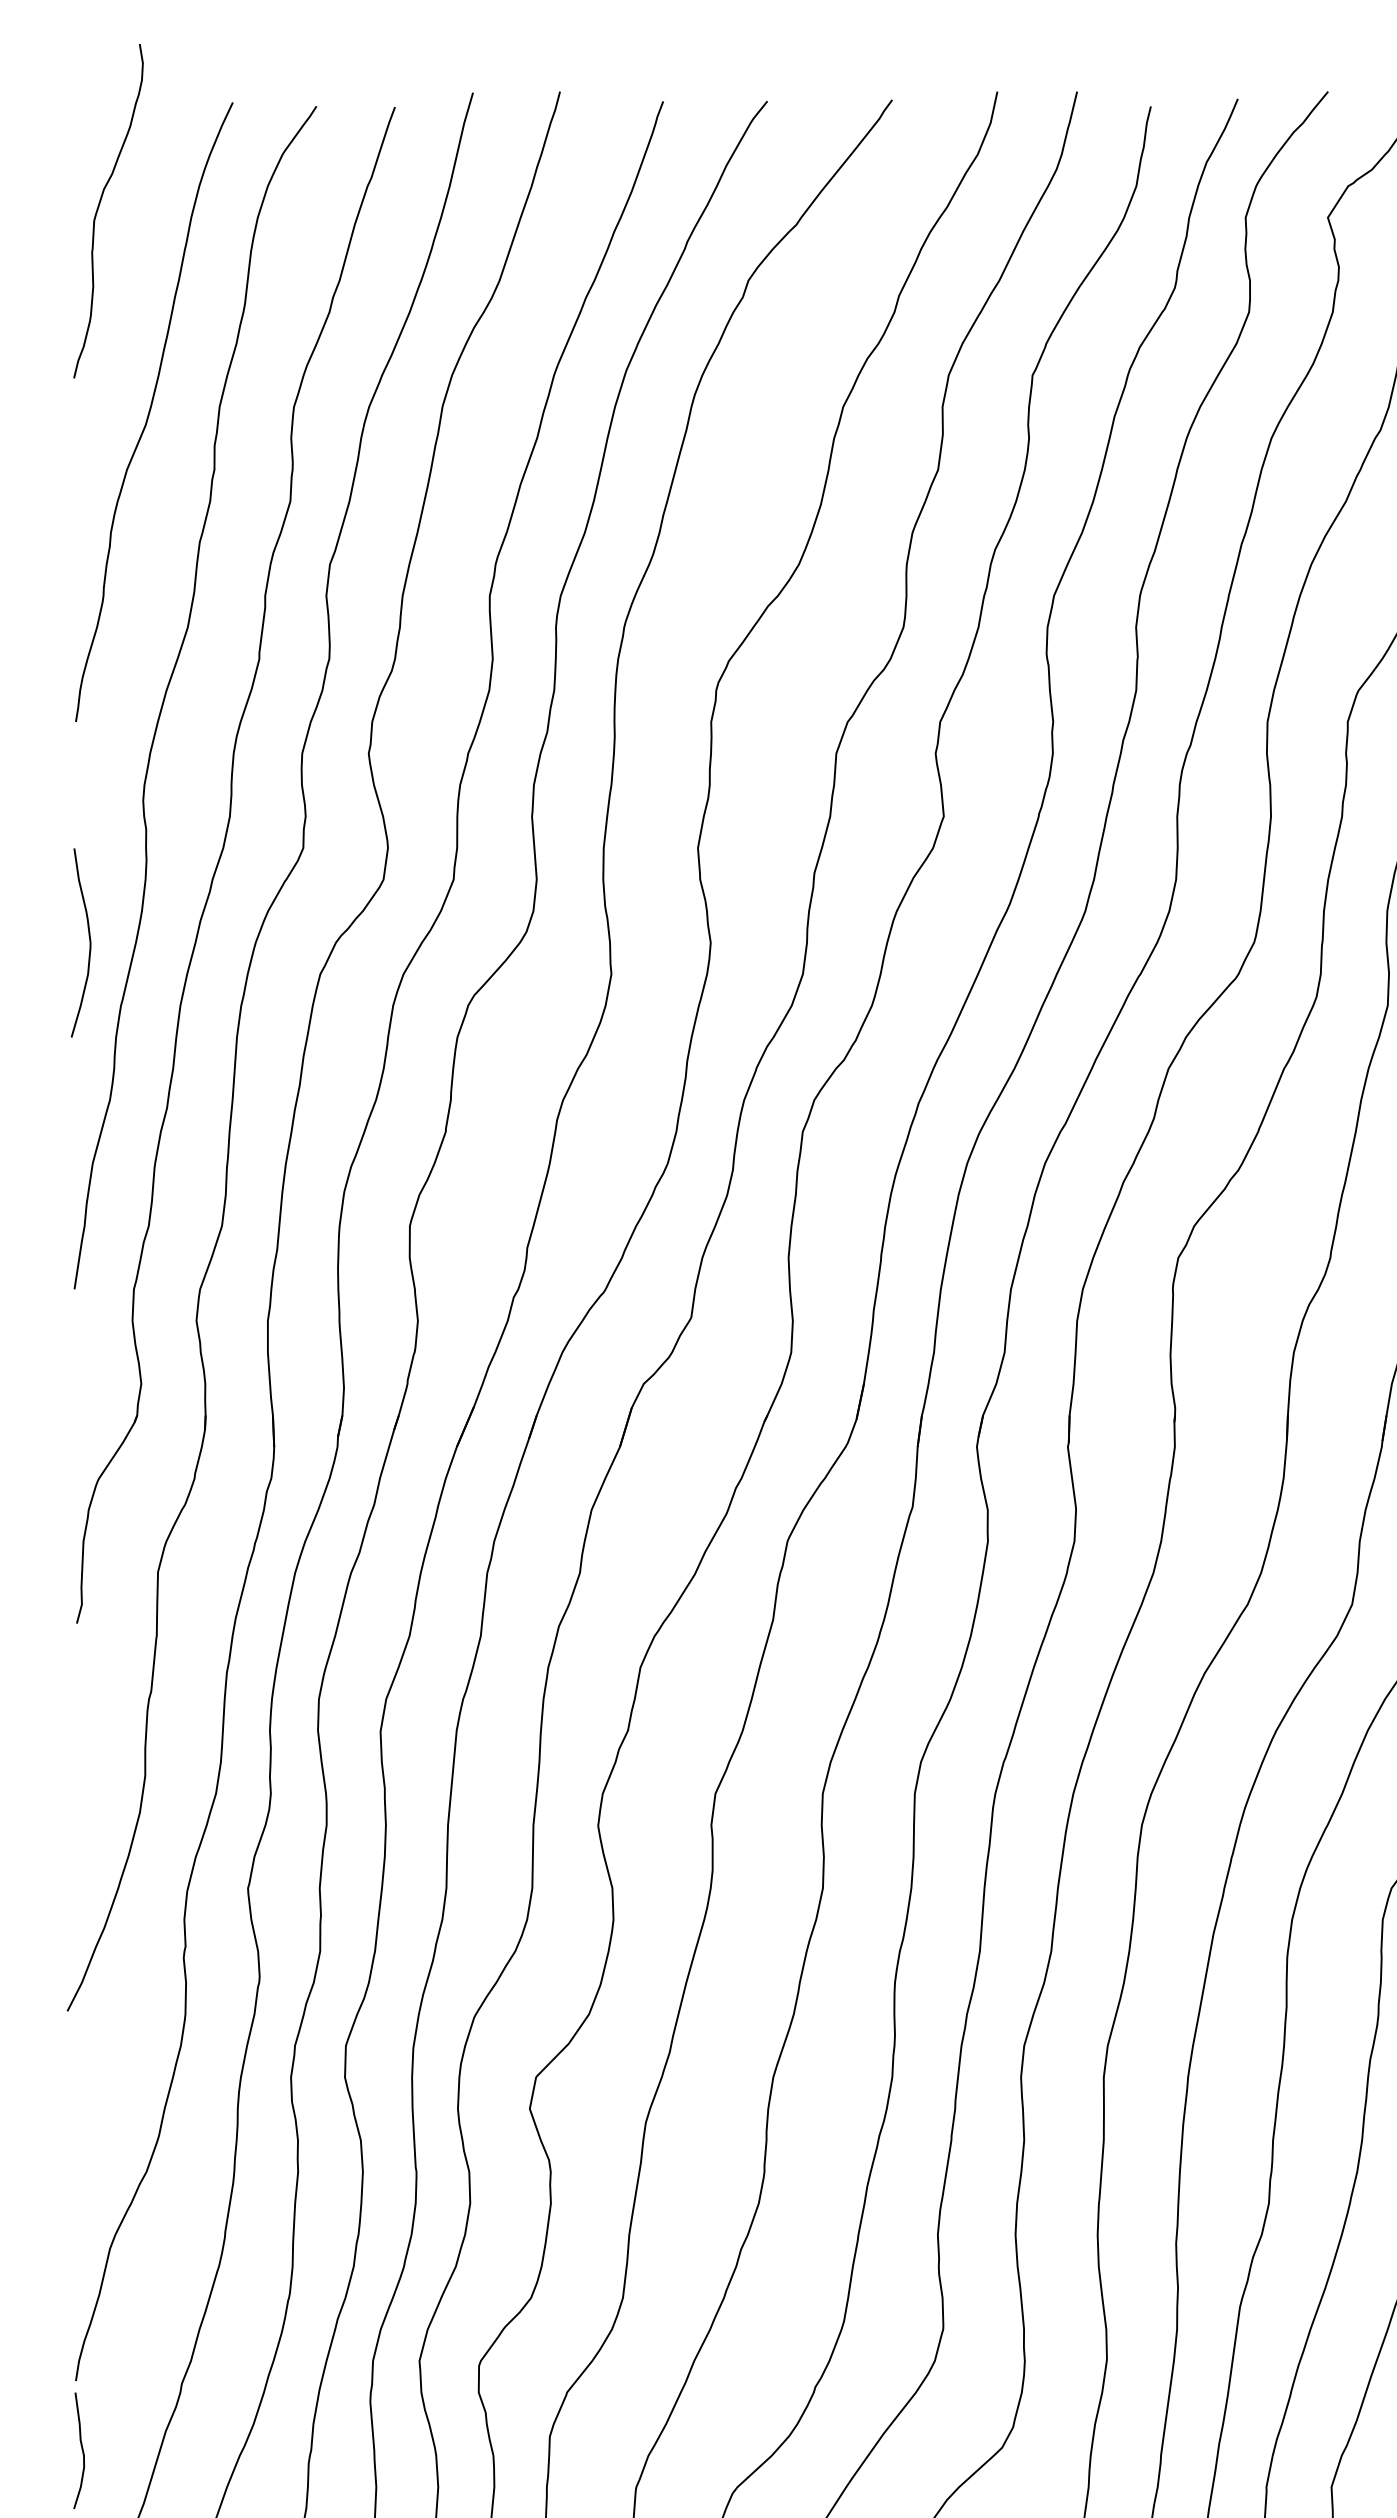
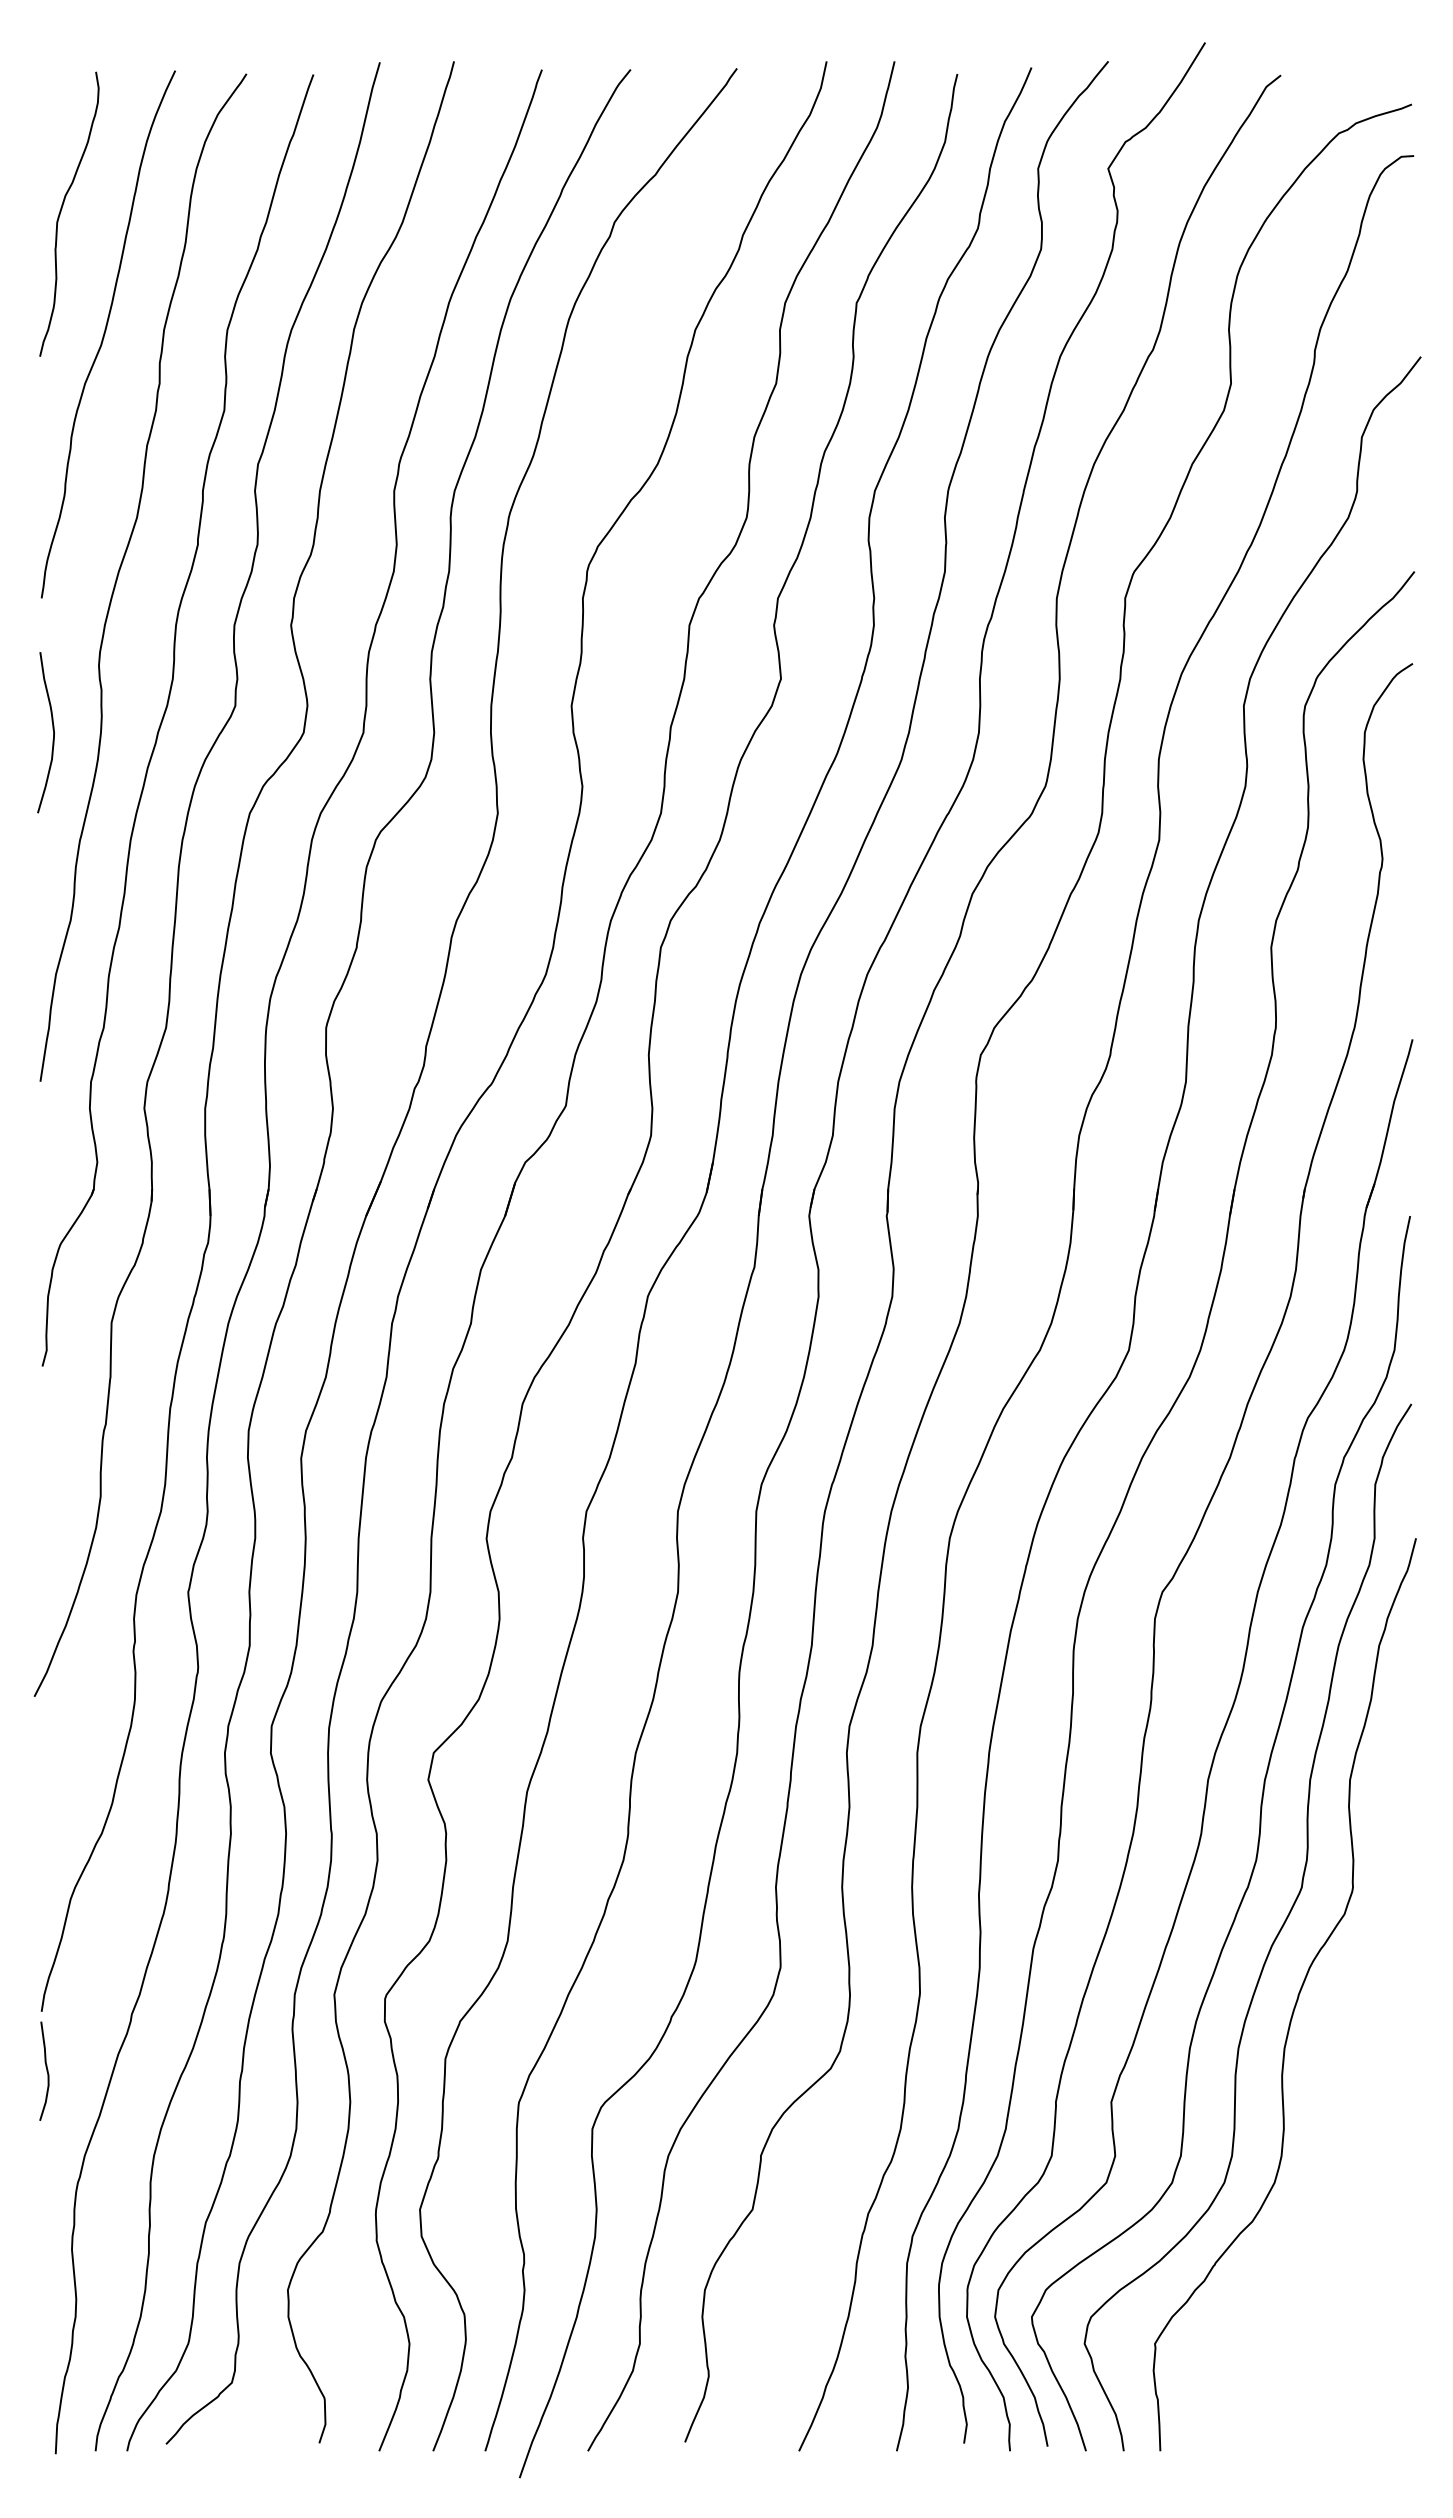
curve: (100, 205) -> (62, 209), moved
curve: (88, 939) -> (52, 729), moved

